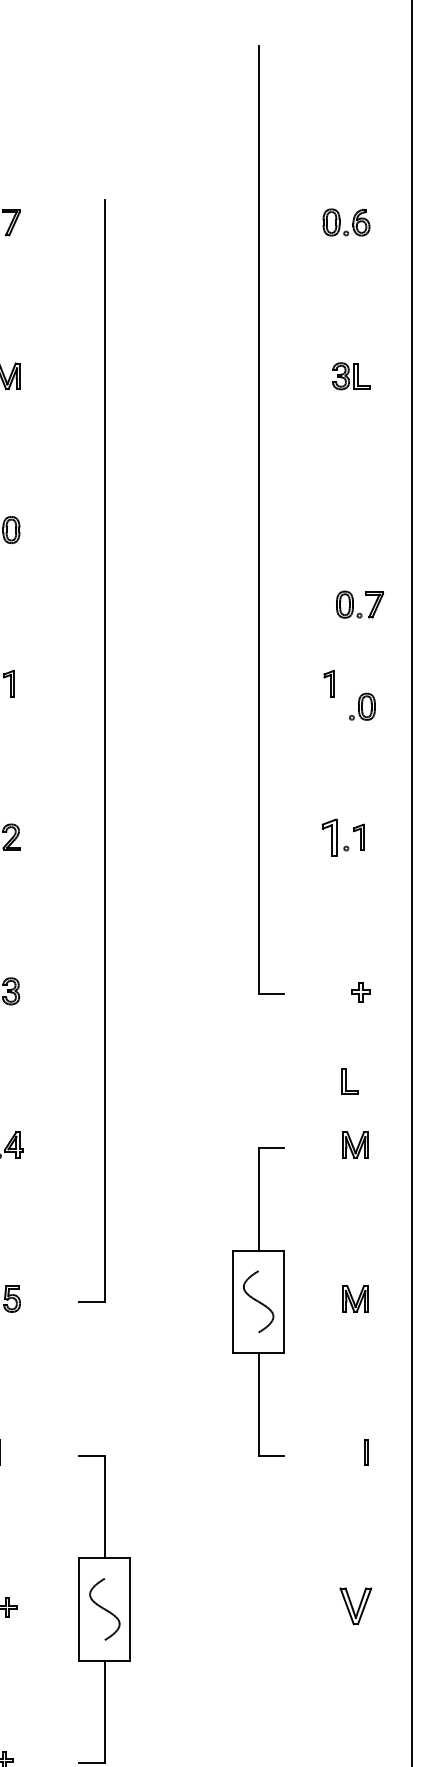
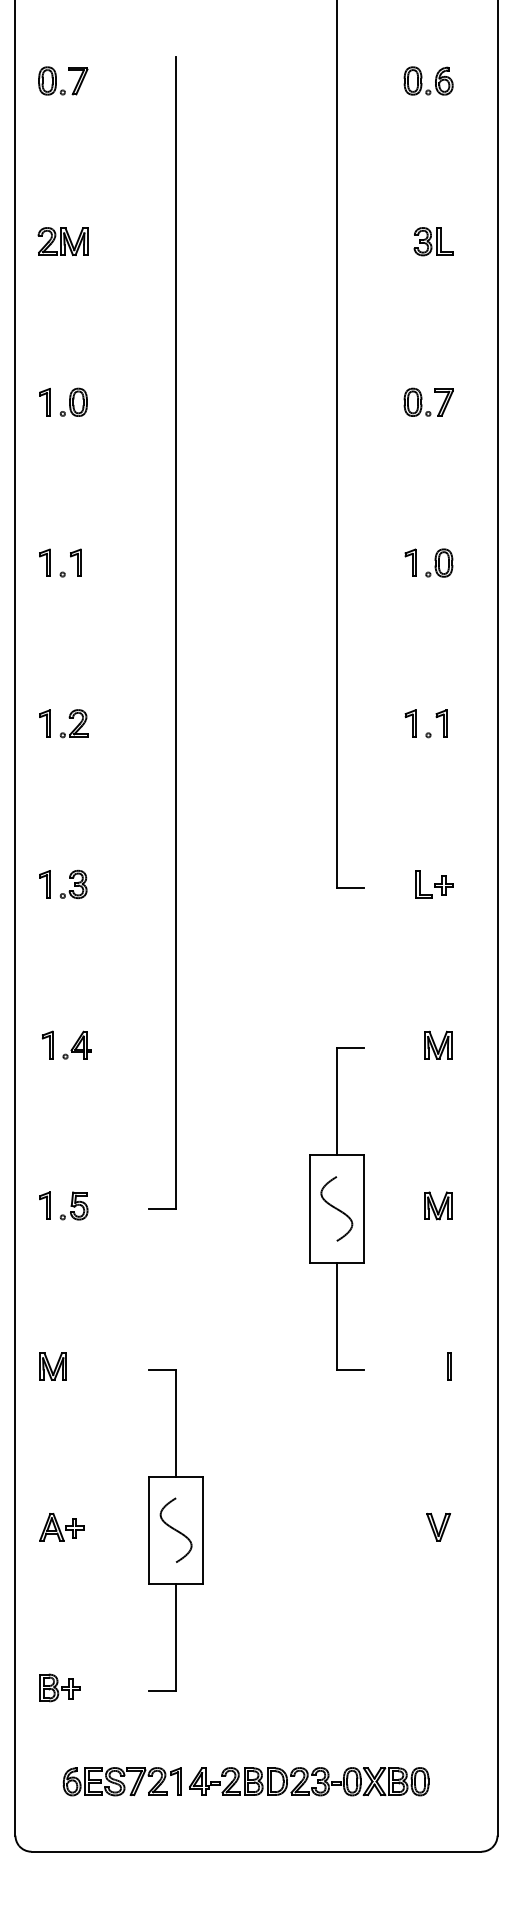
part: (354, 601) -> (422, 399), moved
part: (362, 706) -> (439, 562), moved
part: (329, 837) -> (410, 723), size x0.71
part: (349, 1081) -> (423, 884), moved
part: (355, 1606) -> (438, 1527), size x0.71

